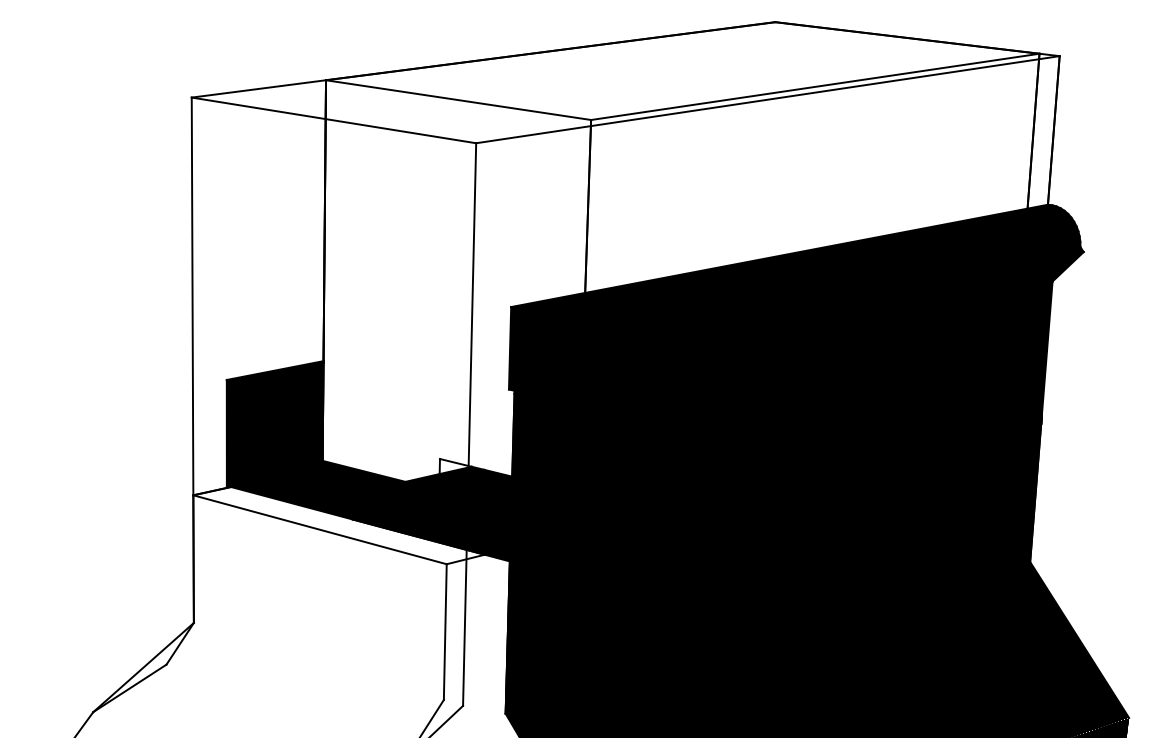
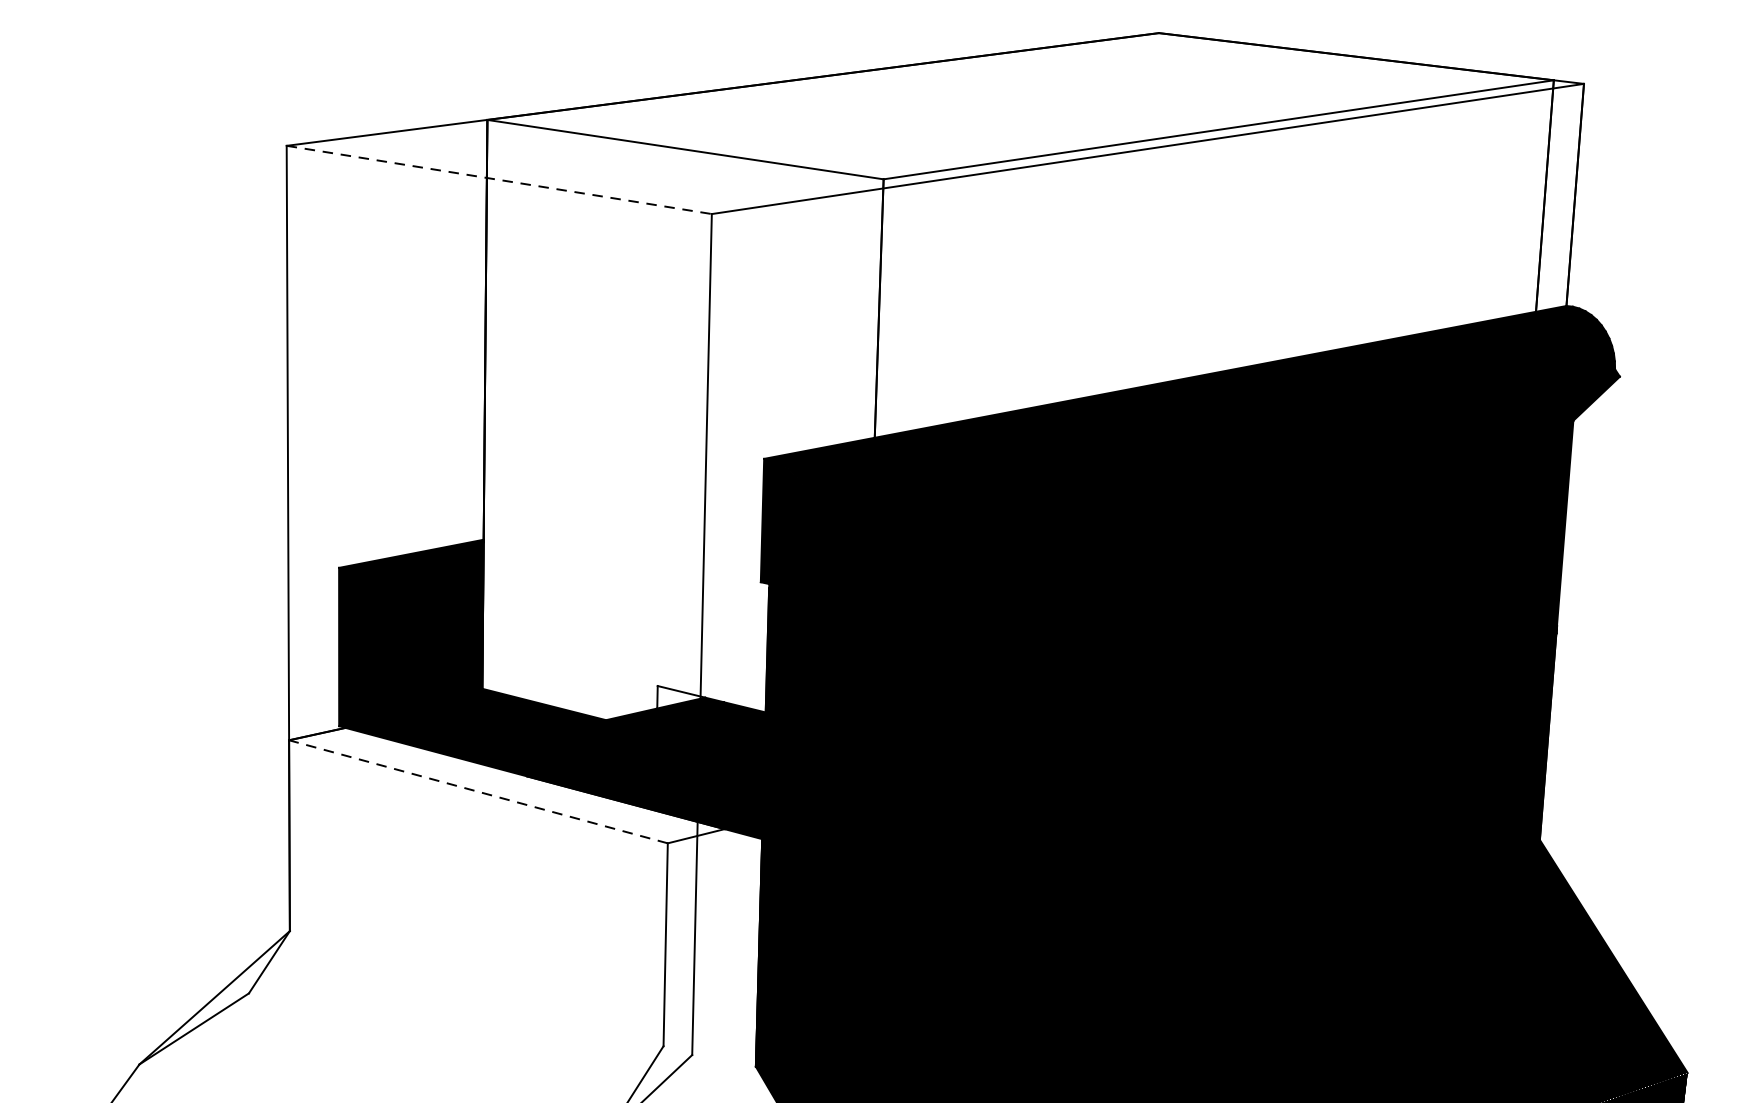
line: (334, 120) -> (500, 180), solid -> dashed
line: (319, 529) -> (477, 791), solid -> dashed

